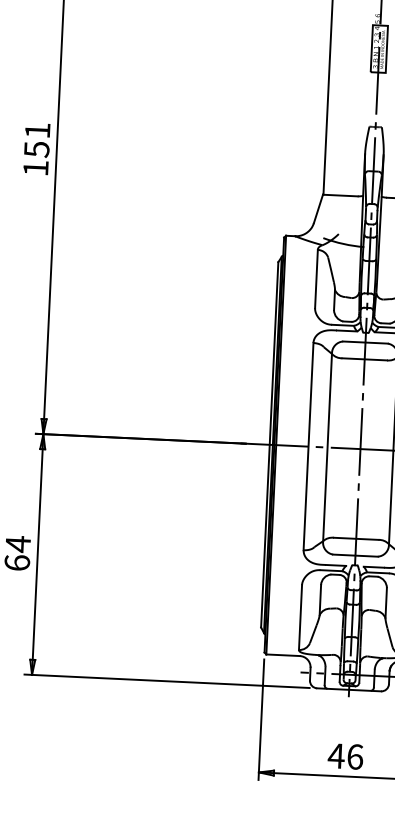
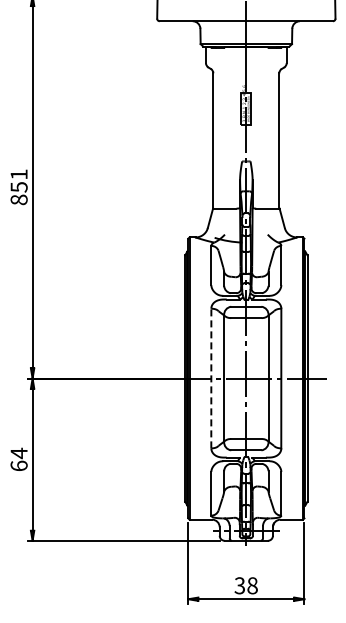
text: (35, 167) -> (18, 199), 151 -> 851
line: (308, 446) -> (211, 378), solid -> dashed
text: (344, 756) -> (245, 585), 46 -> 38

